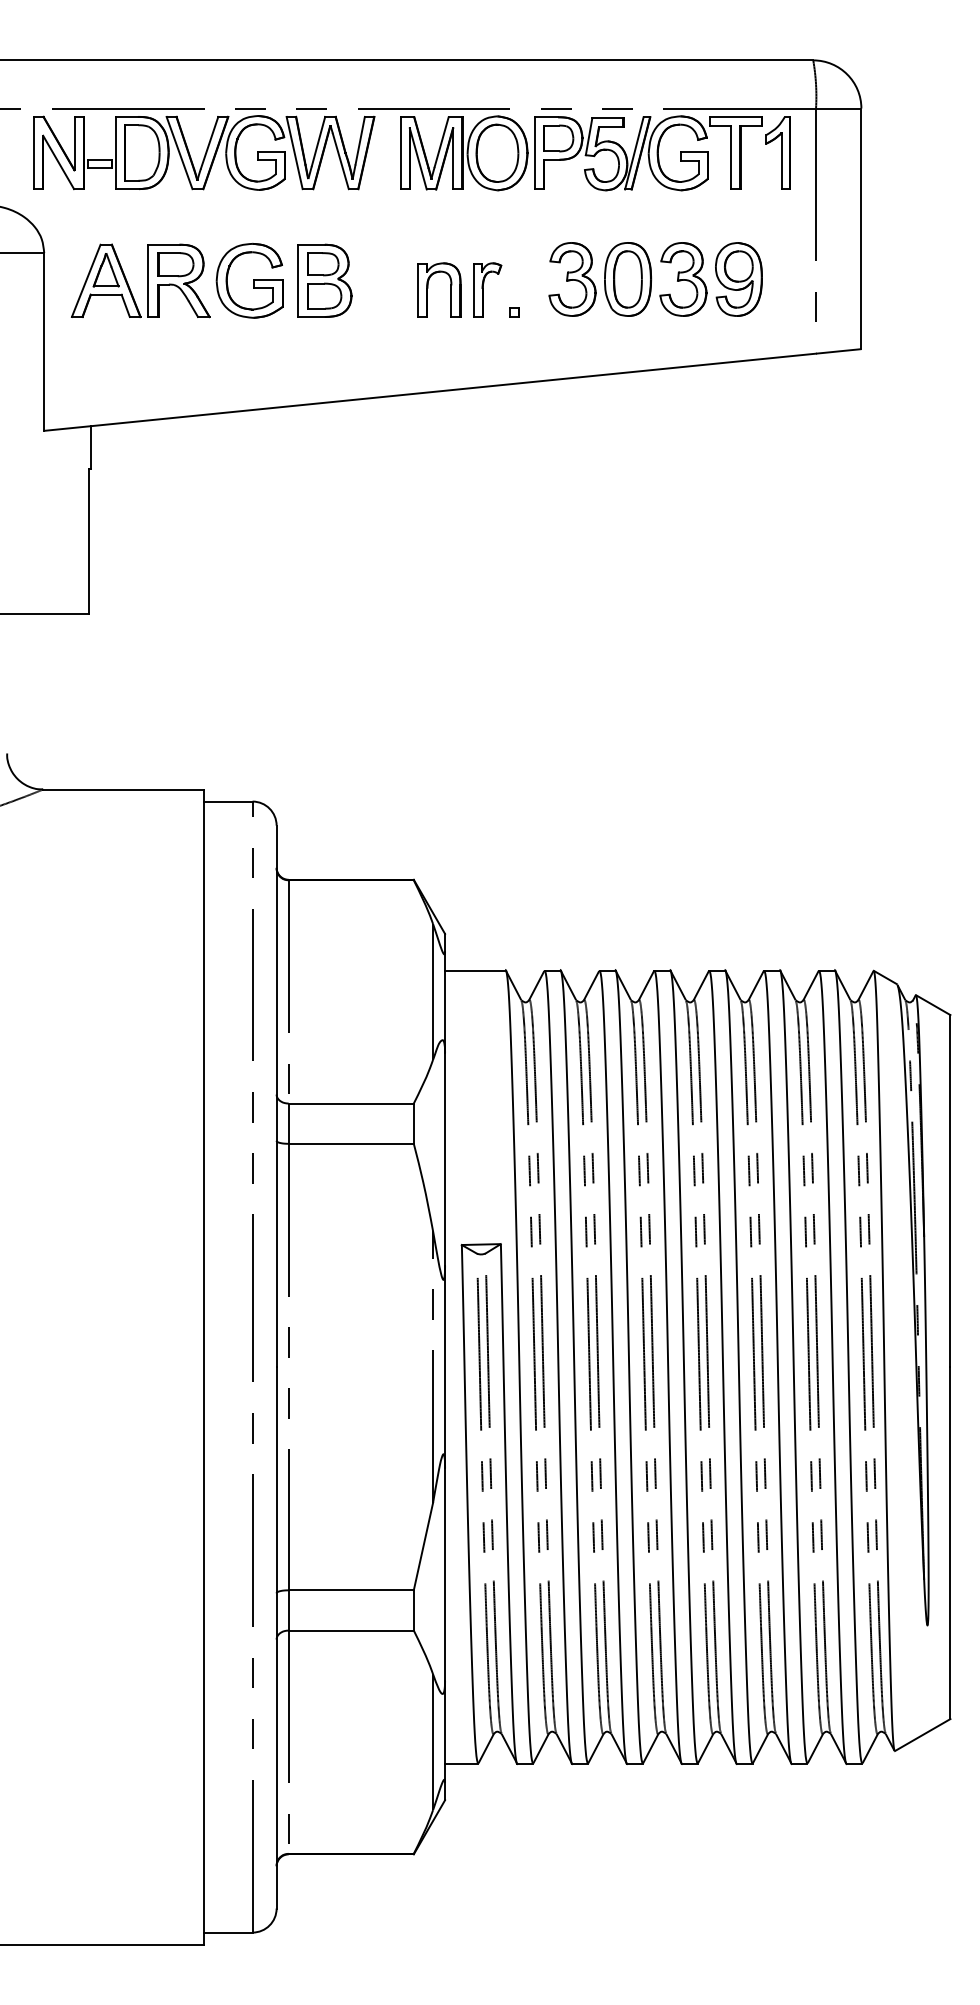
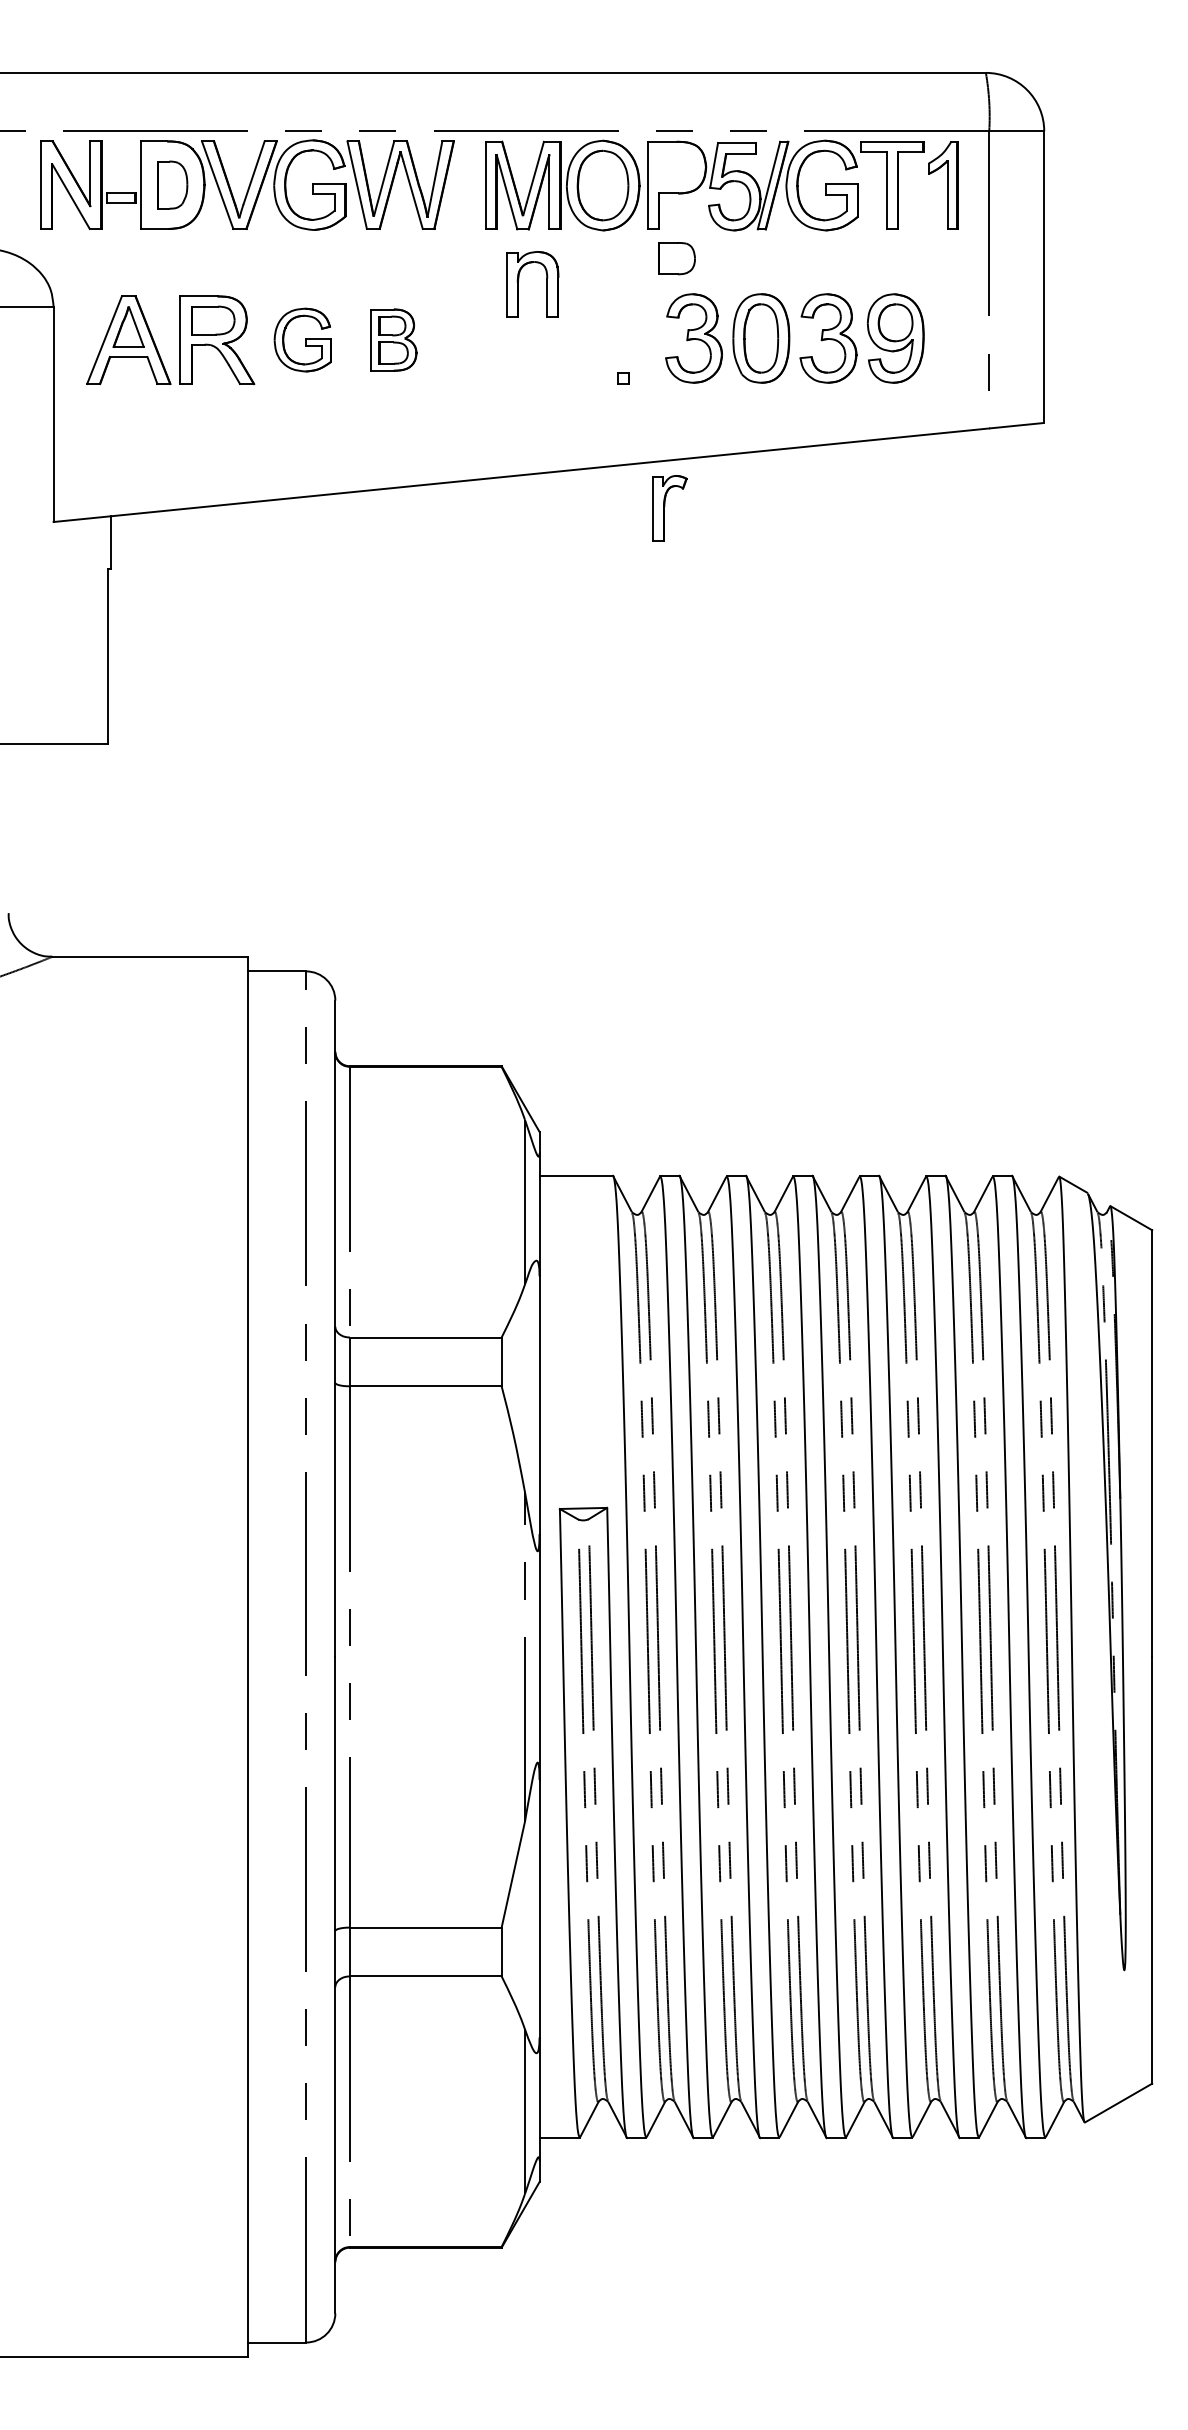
part: (558, 138) -> (676, 258), moved
part: (142, 152) -> (172, 184), size x0.7
part: (249, 280) -> (302, 339), size x0.7
part: (324, 280) -> (393, 339), size x0.7
part: (428, 286) -> (519, 279), moved
part: (487, 290) -> (669, 508), moved

